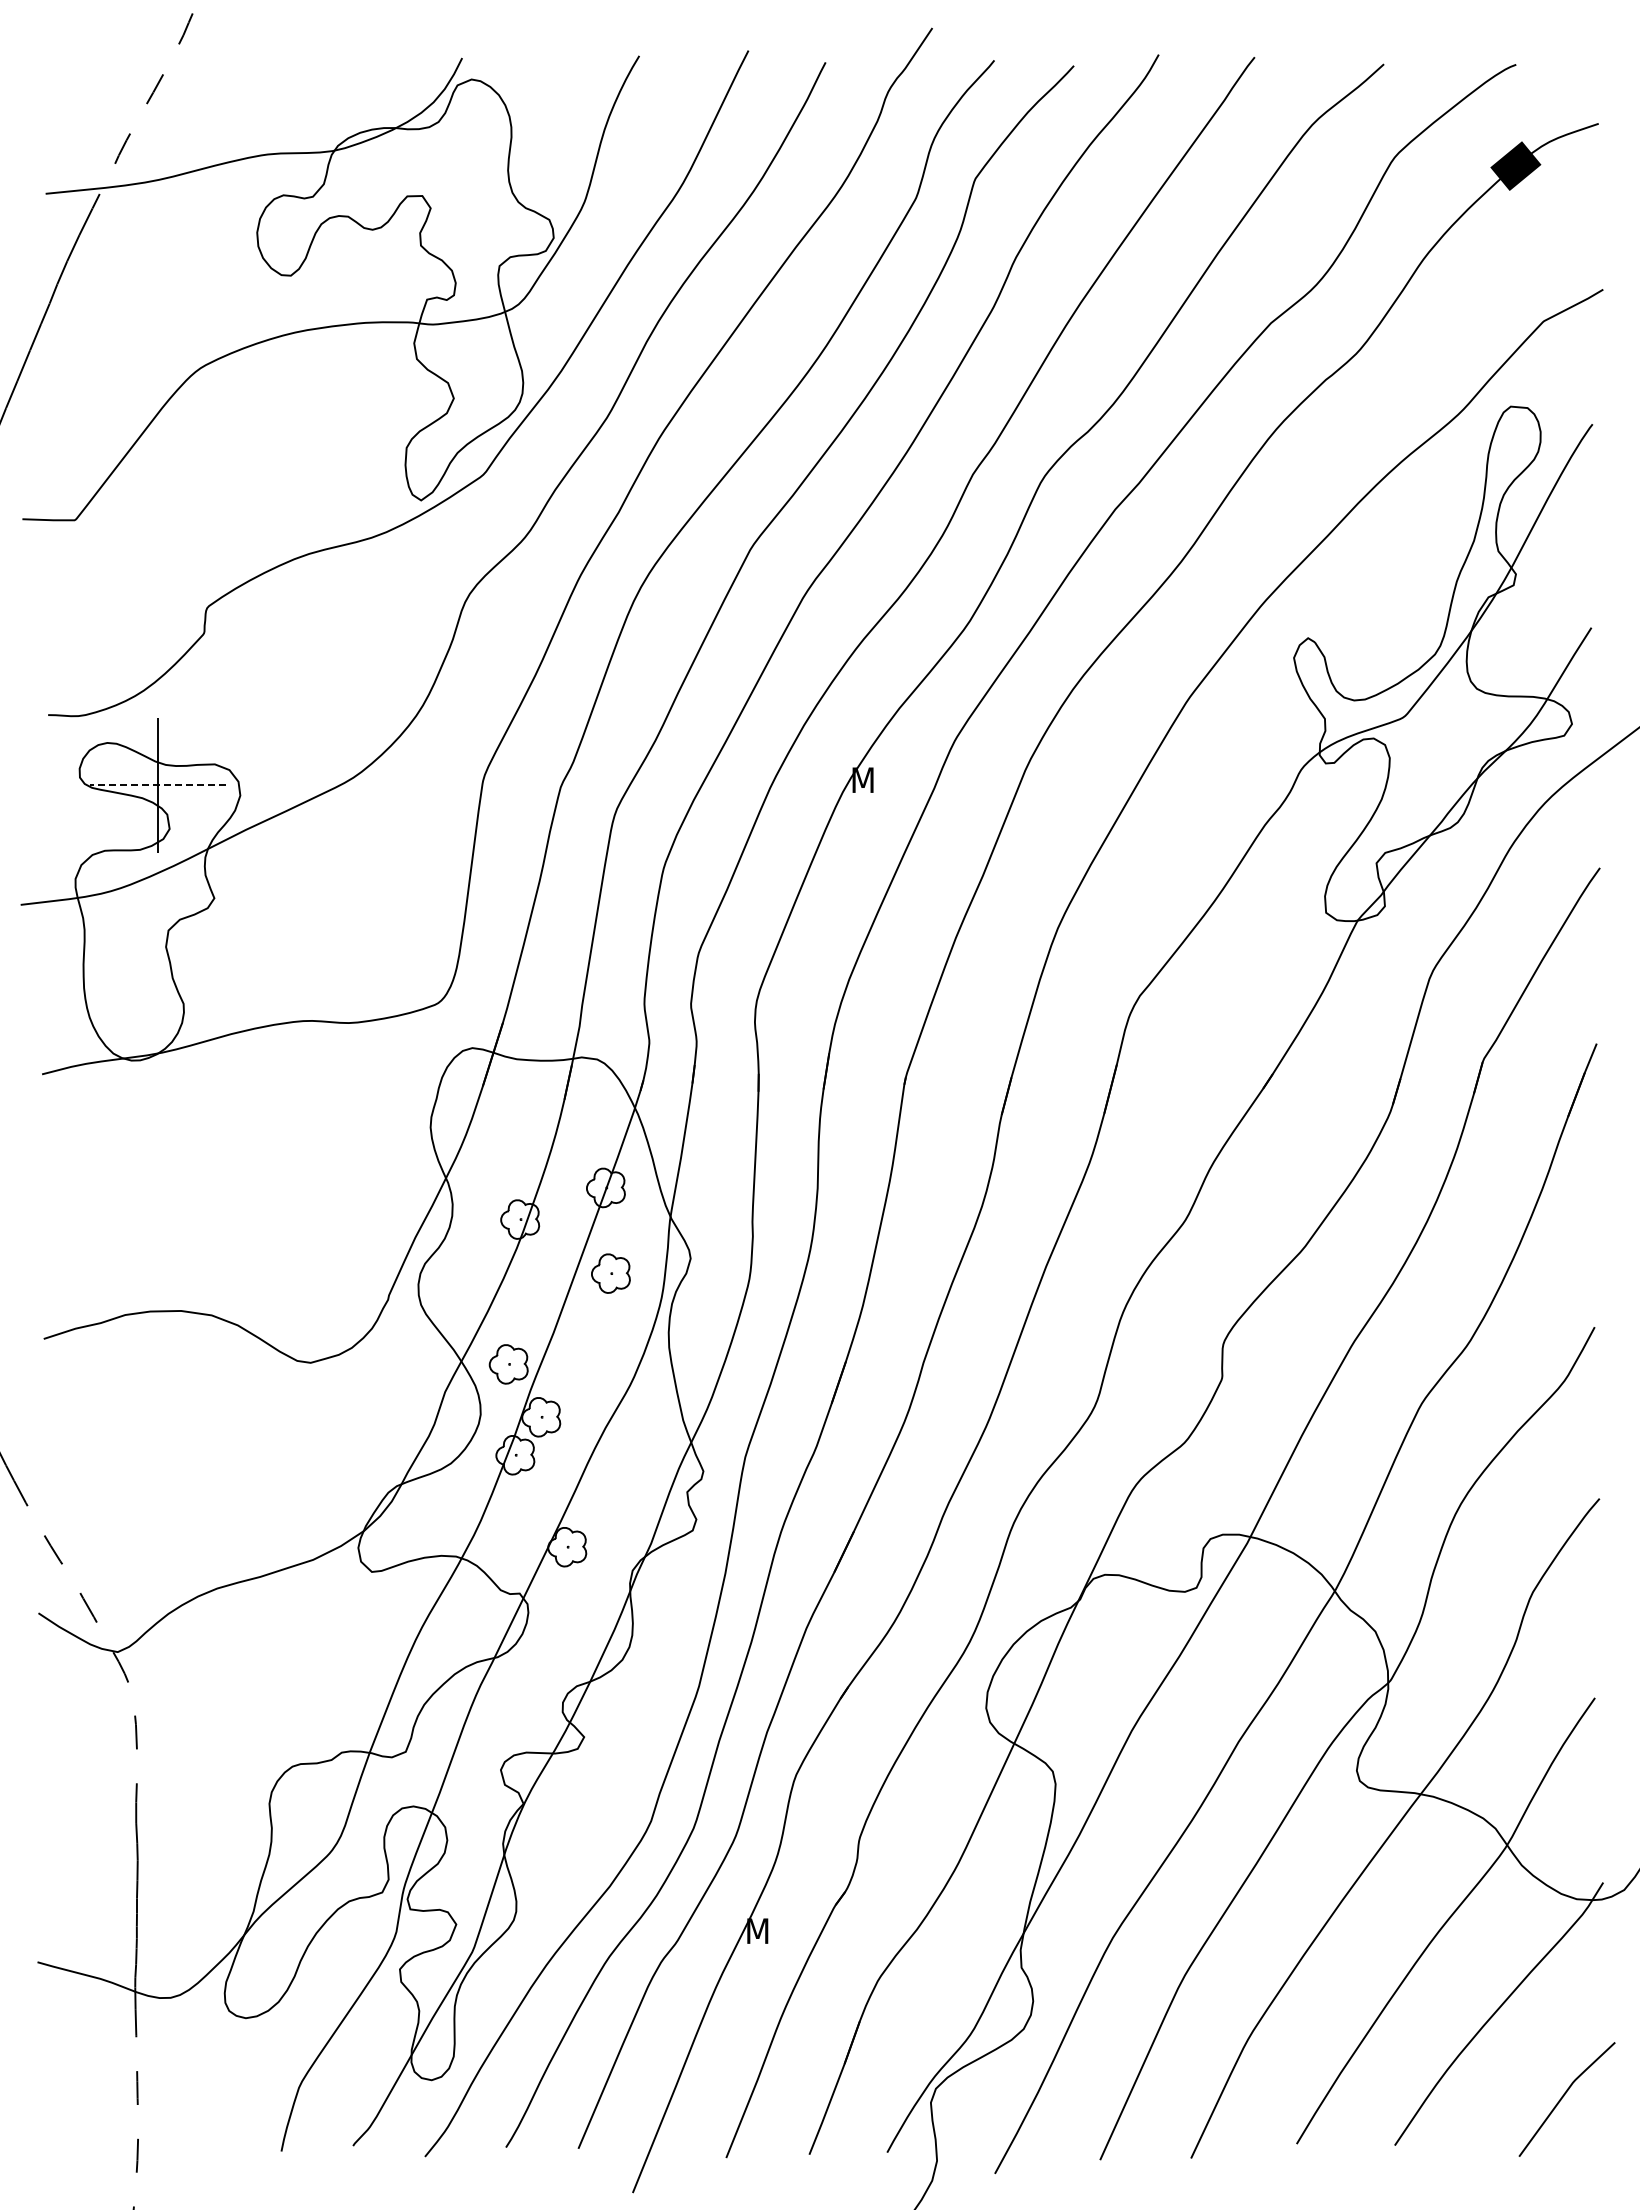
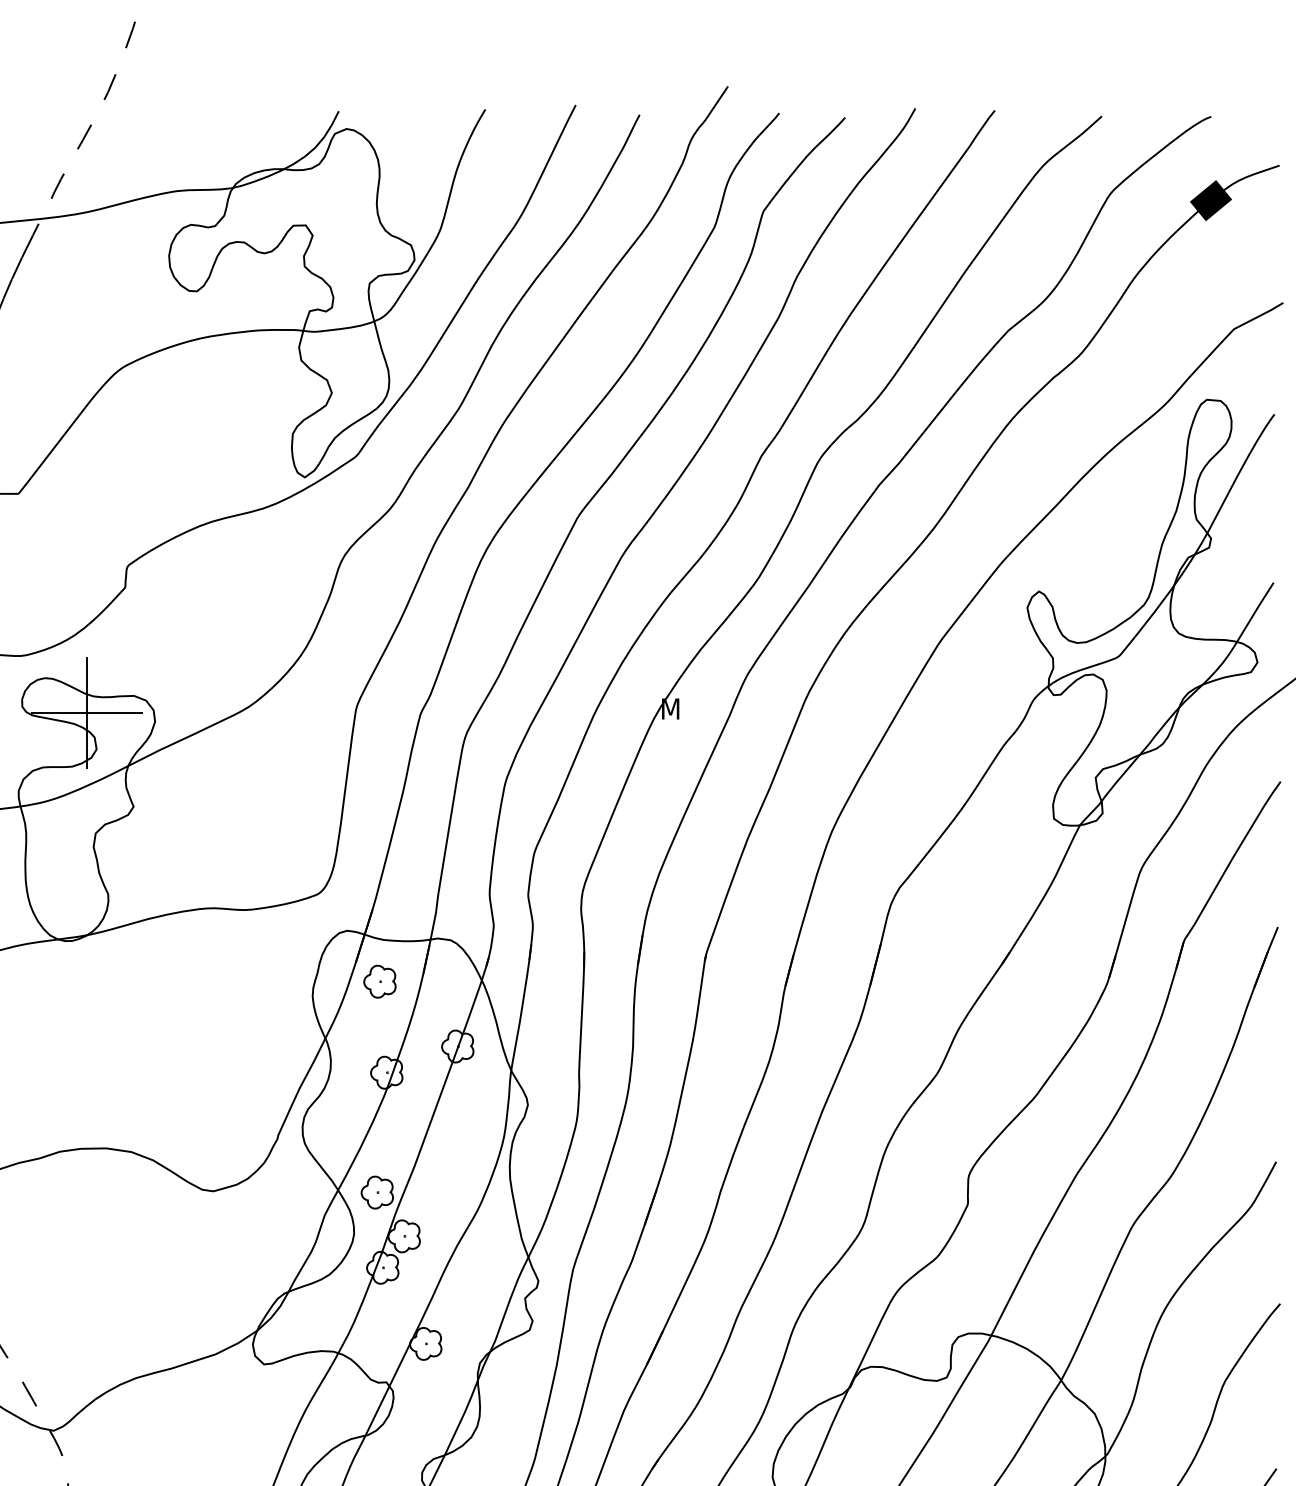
line: (158, 785) -> (87, 713), dashed -> solid
part: (610, 1273) -> (379, 981), moved

